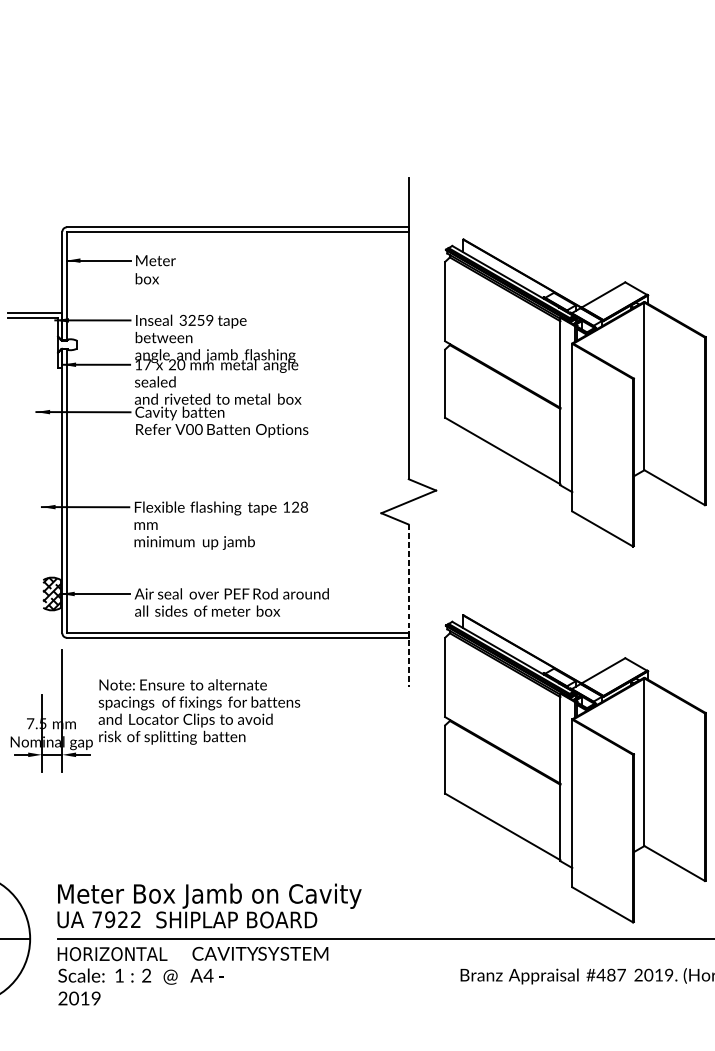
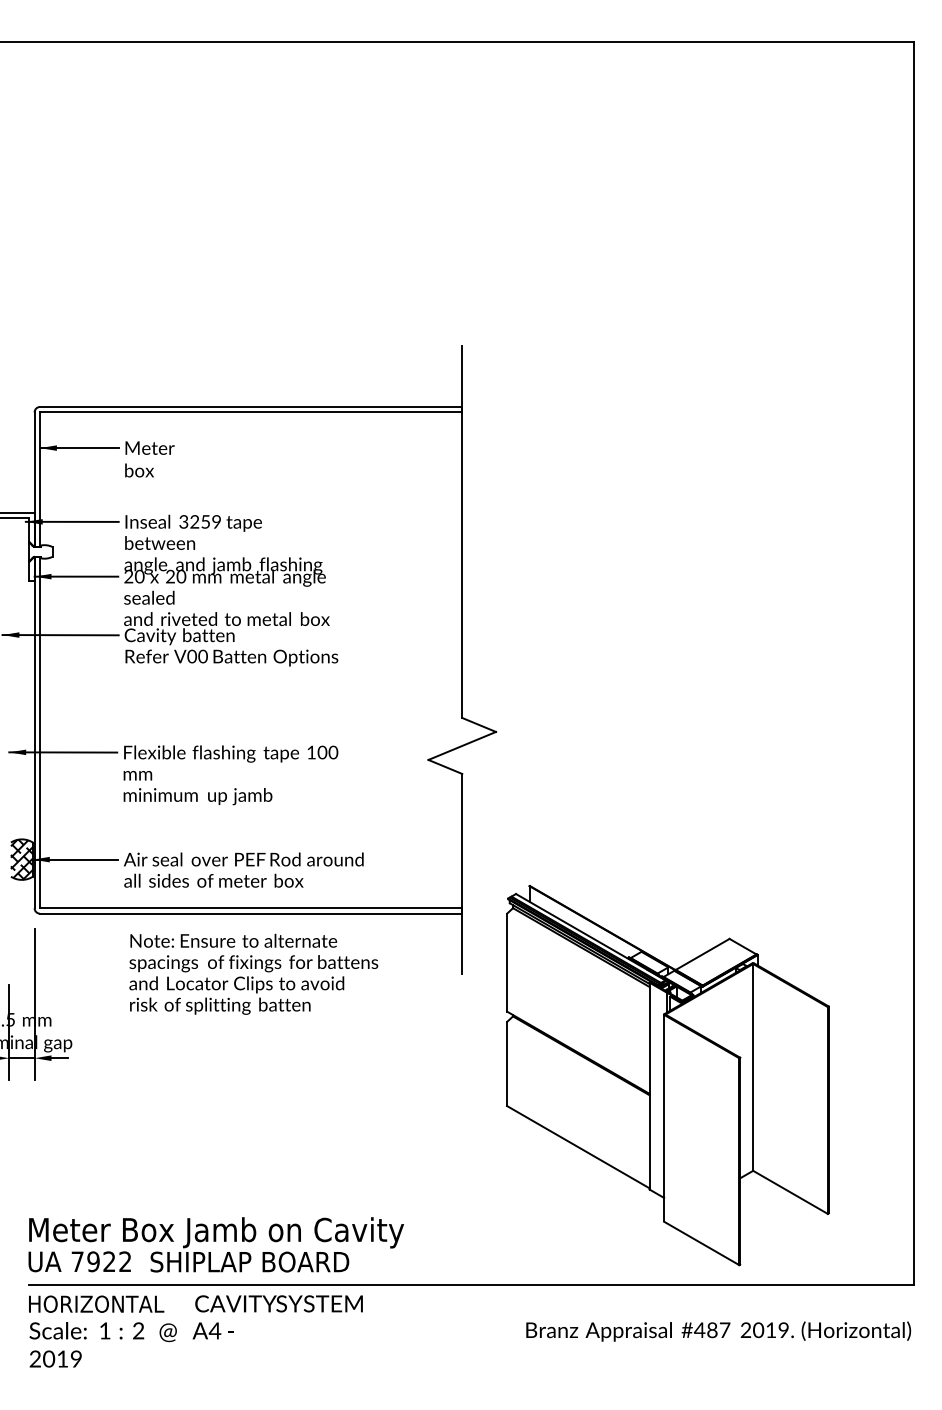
text: (143, 364) -> (134, 576), 17 -> 20
part: (575, 393) -> (667, 611), removed
text: (299, 507) -> (327, 752), 128 -> 100
line: (408, 606) -> (462, 874), dashed -> solid
text: (199, 711) -> (253, 973), moved

